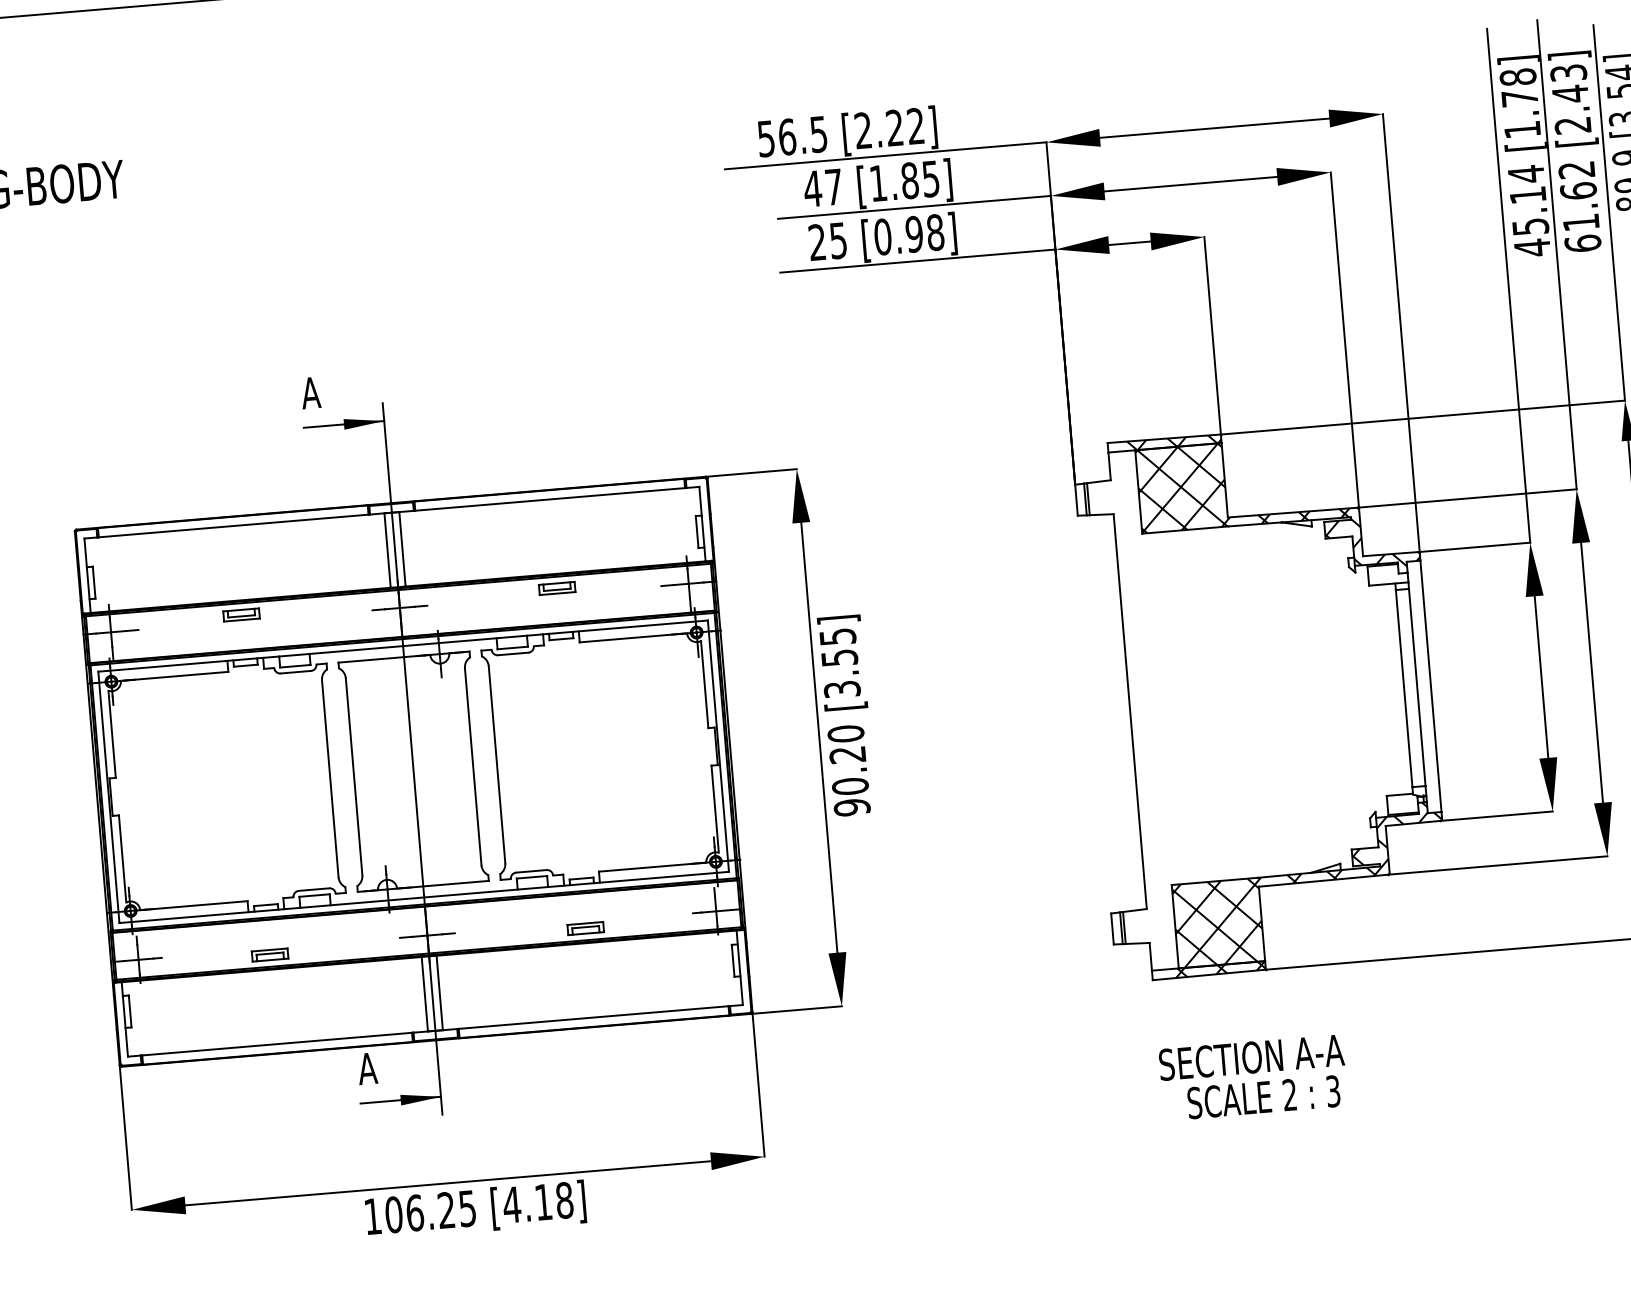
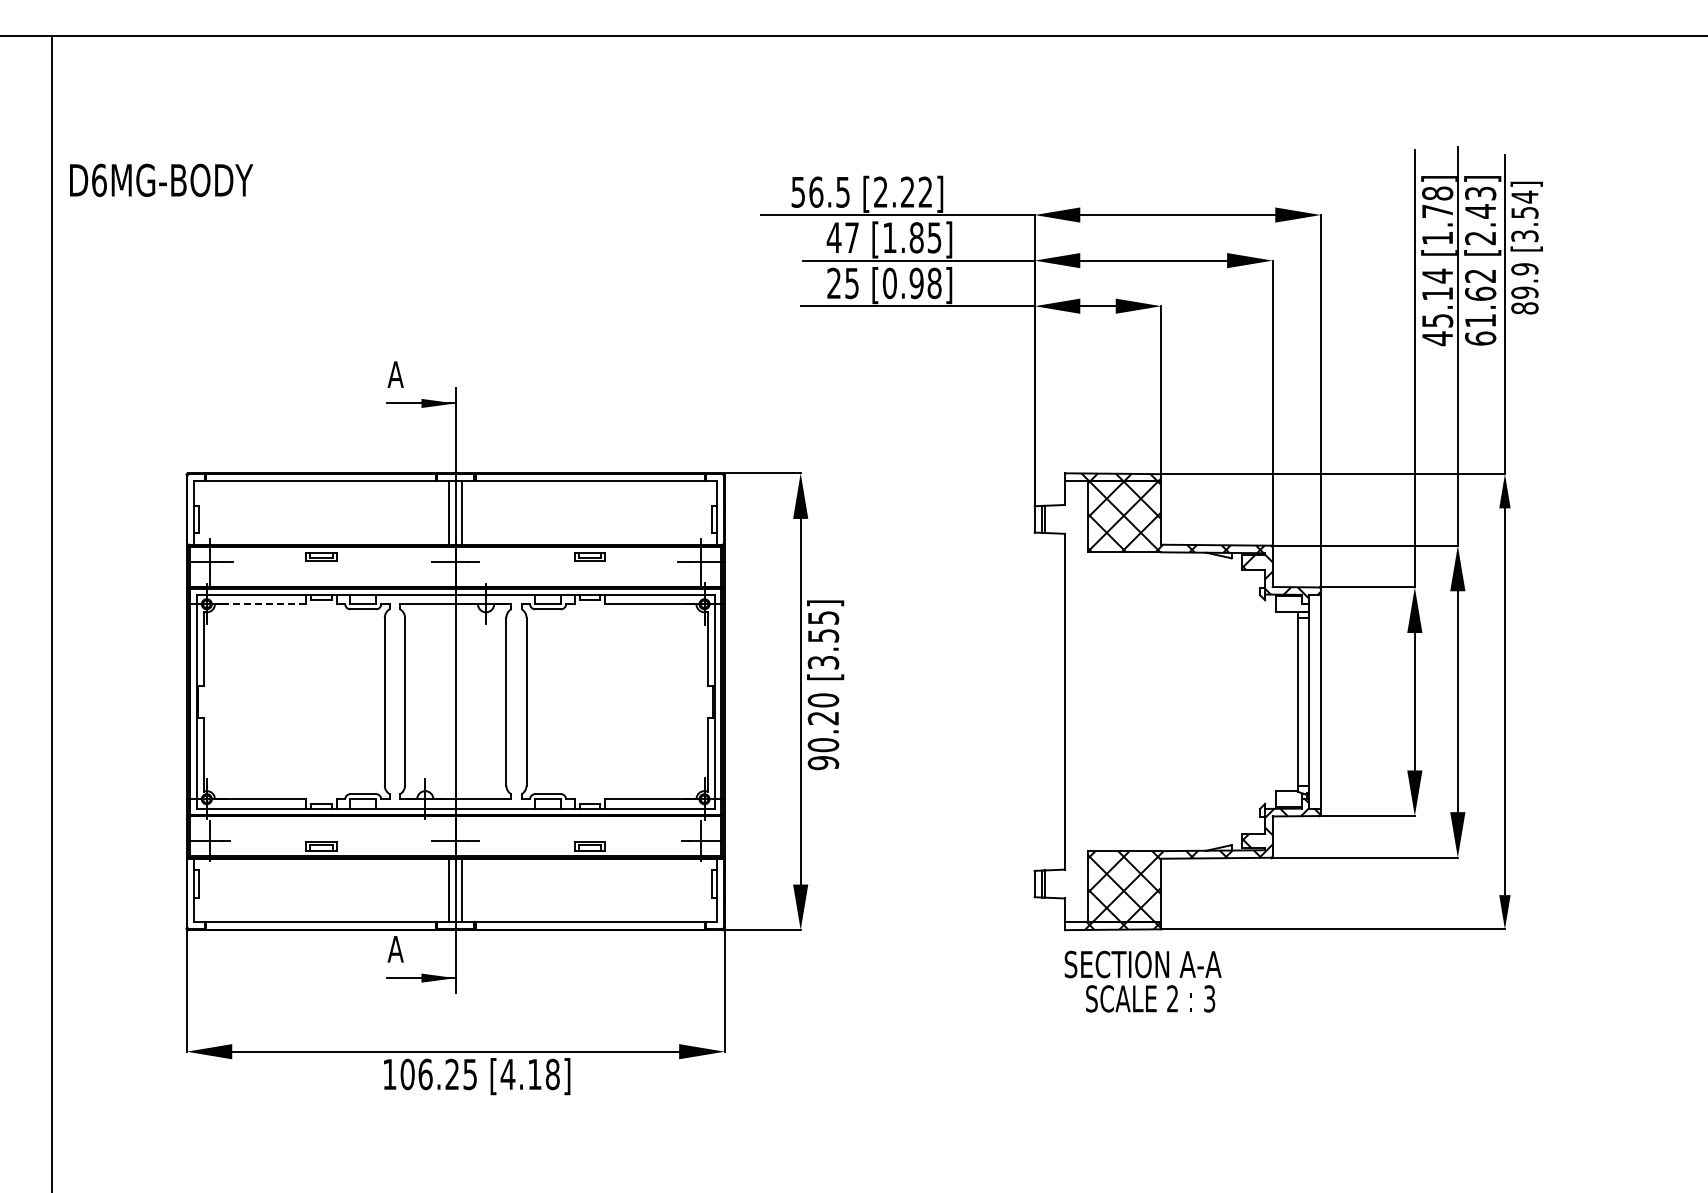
line: (174, 676) -> (260, 604), solid -> dashed
text: (1252, 1077) -> (1142, 981), moved

